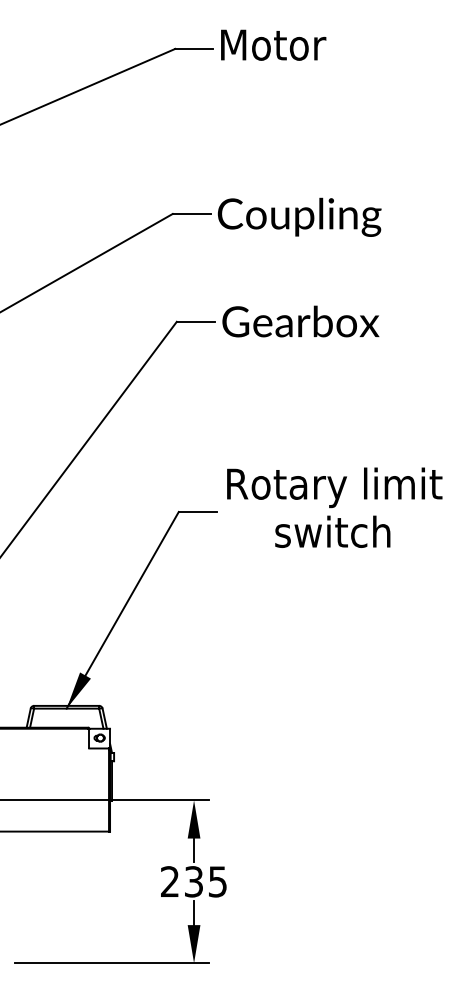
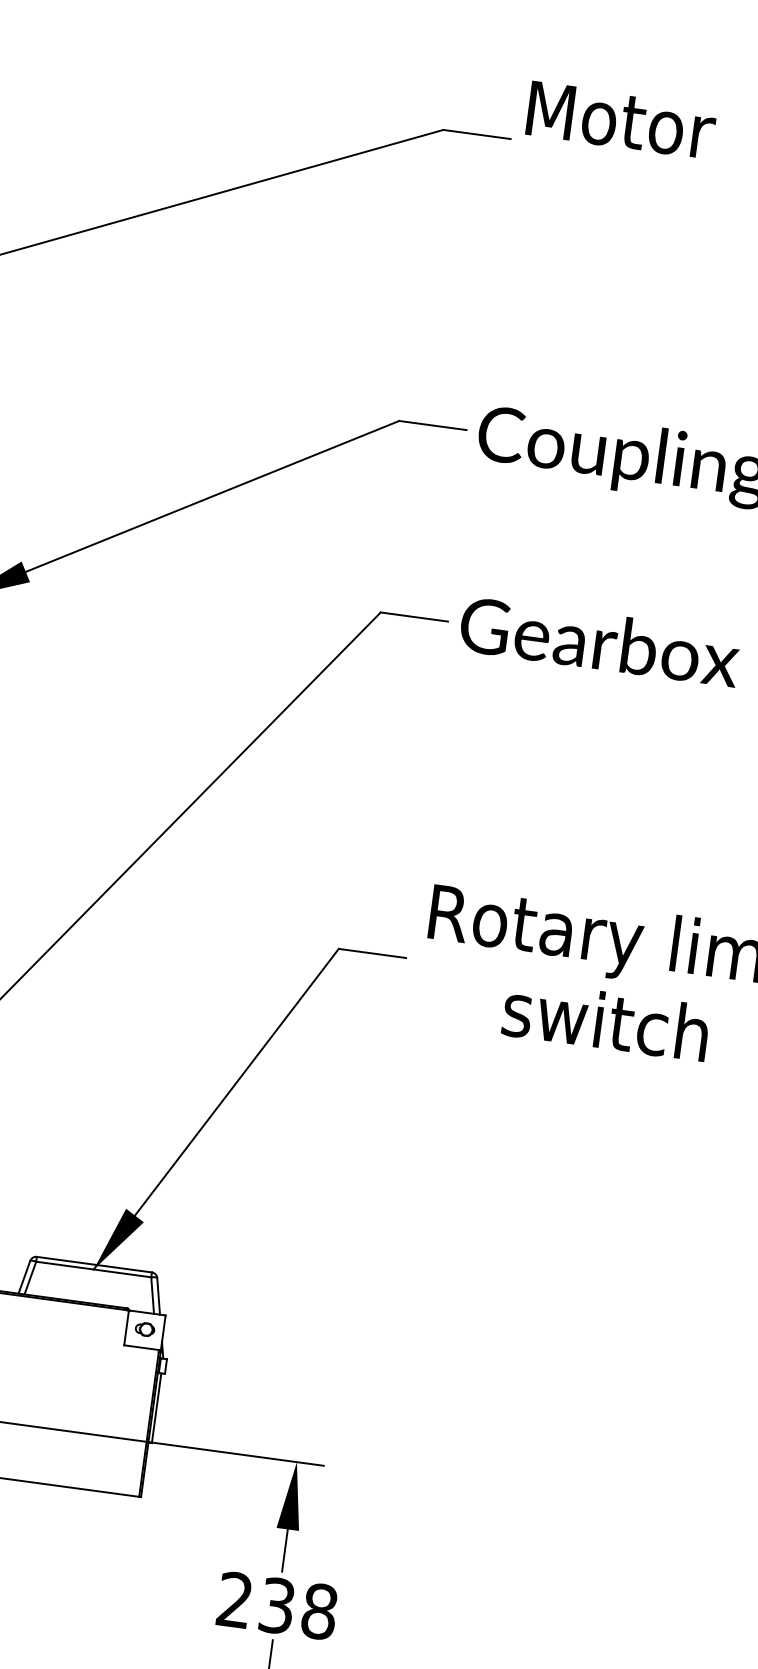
text: (273, 44) -> (621, 119), moved
text: (217, 881) -> (318, 1610), 235 -> 238

